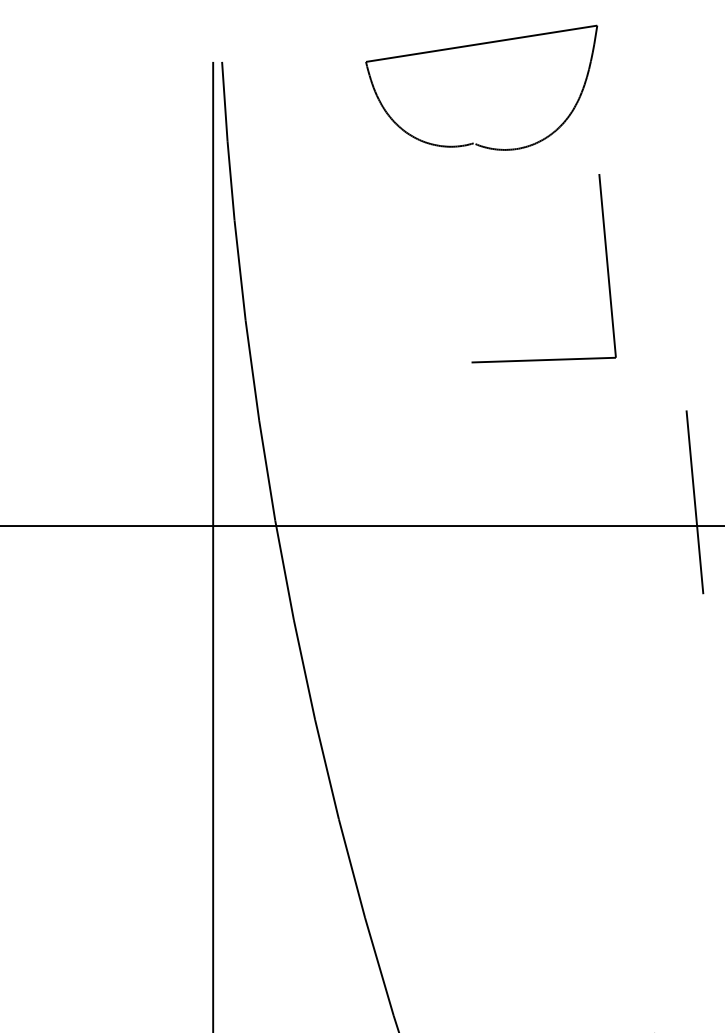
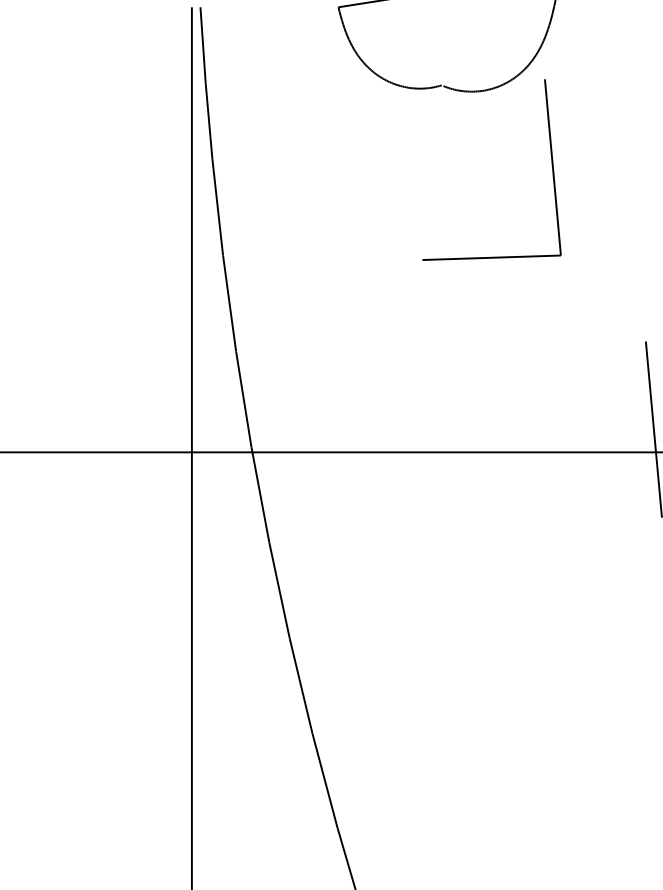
part: (606, 267) -> (551, 168), moved

